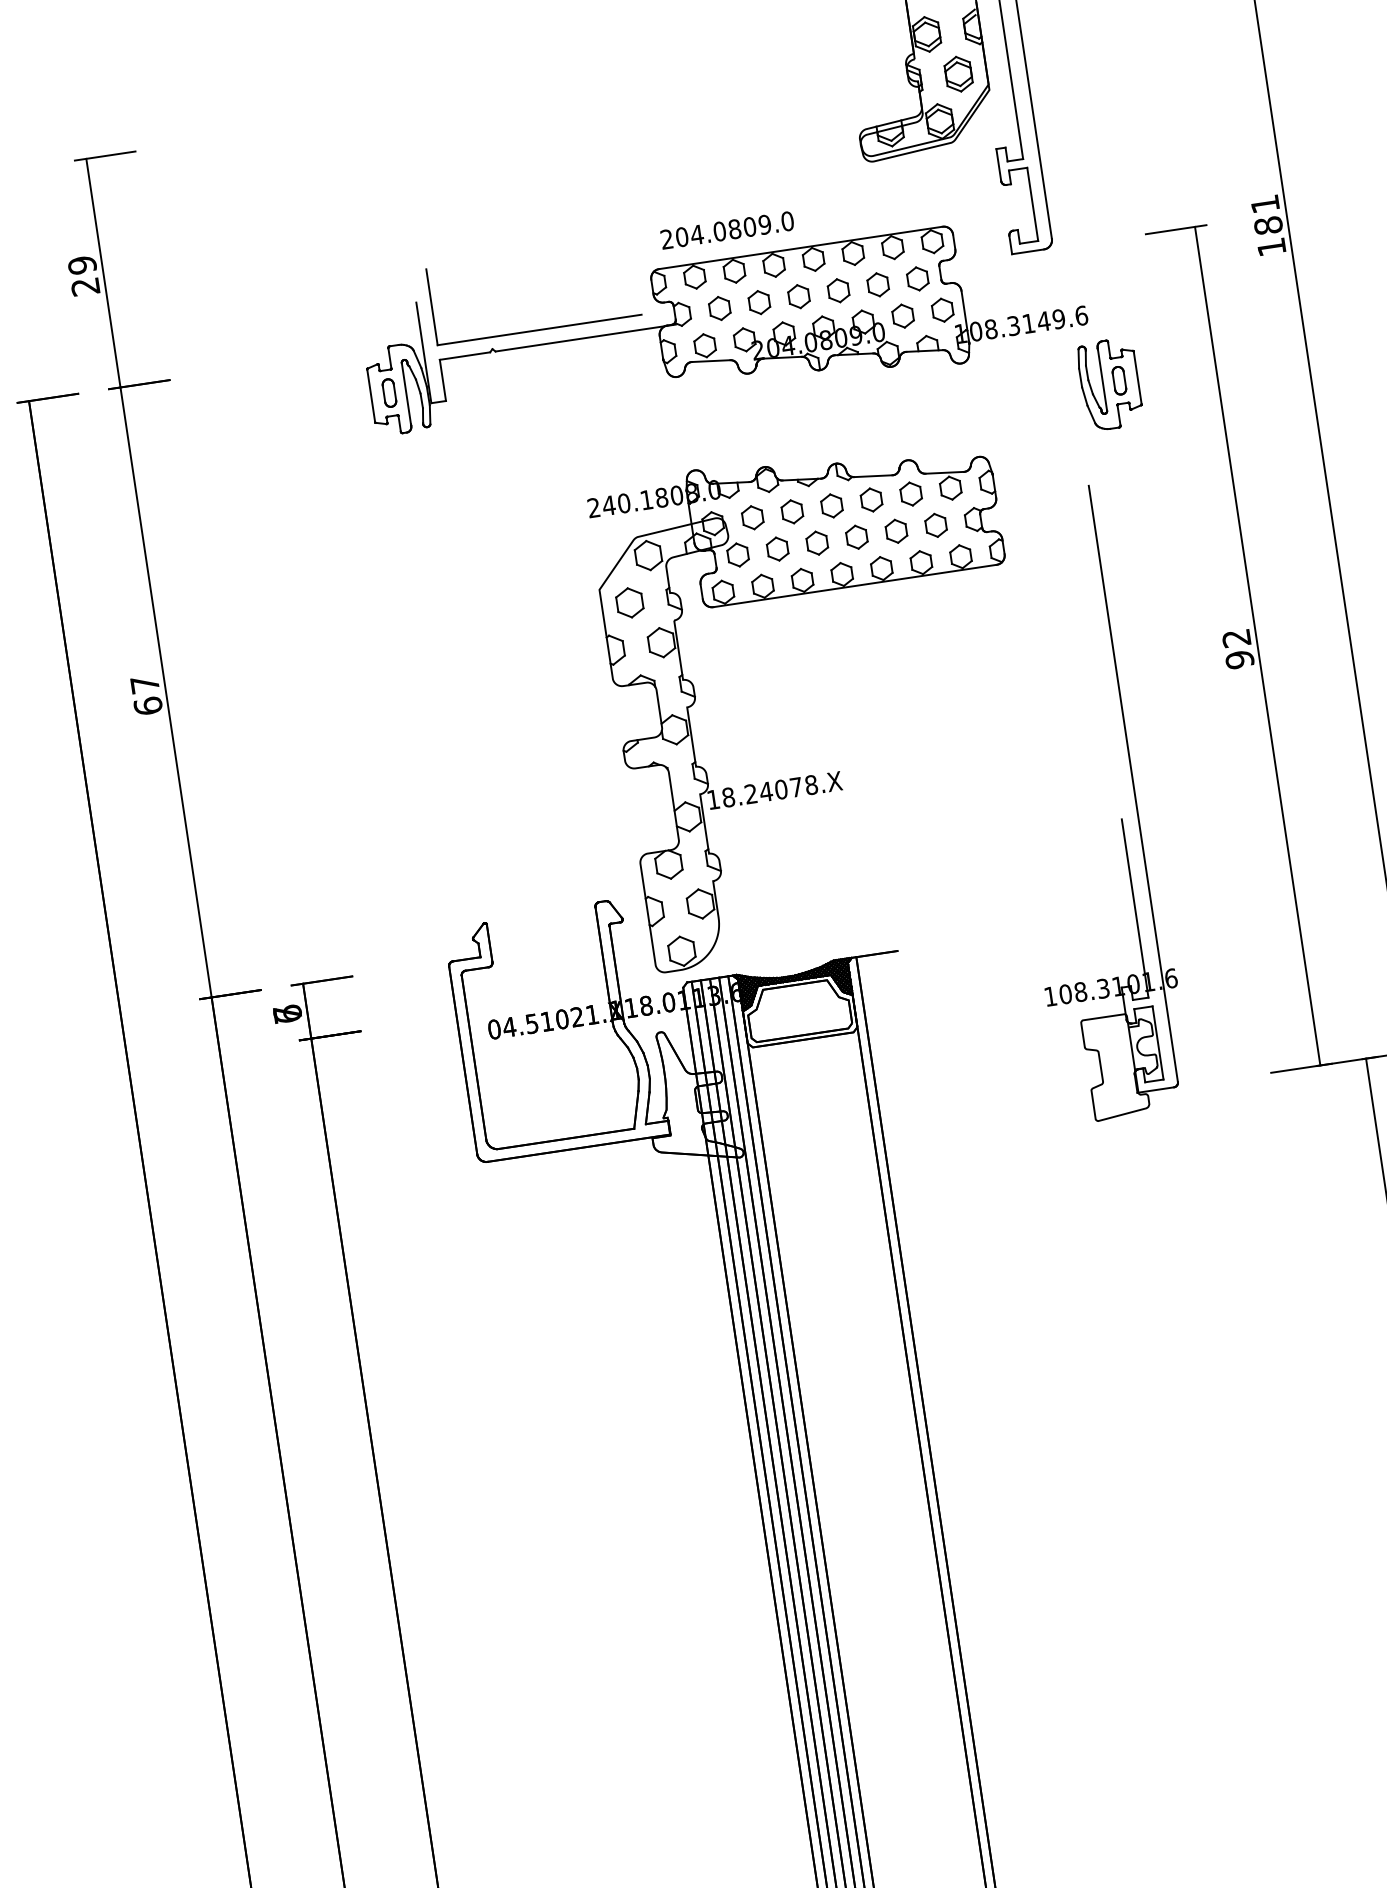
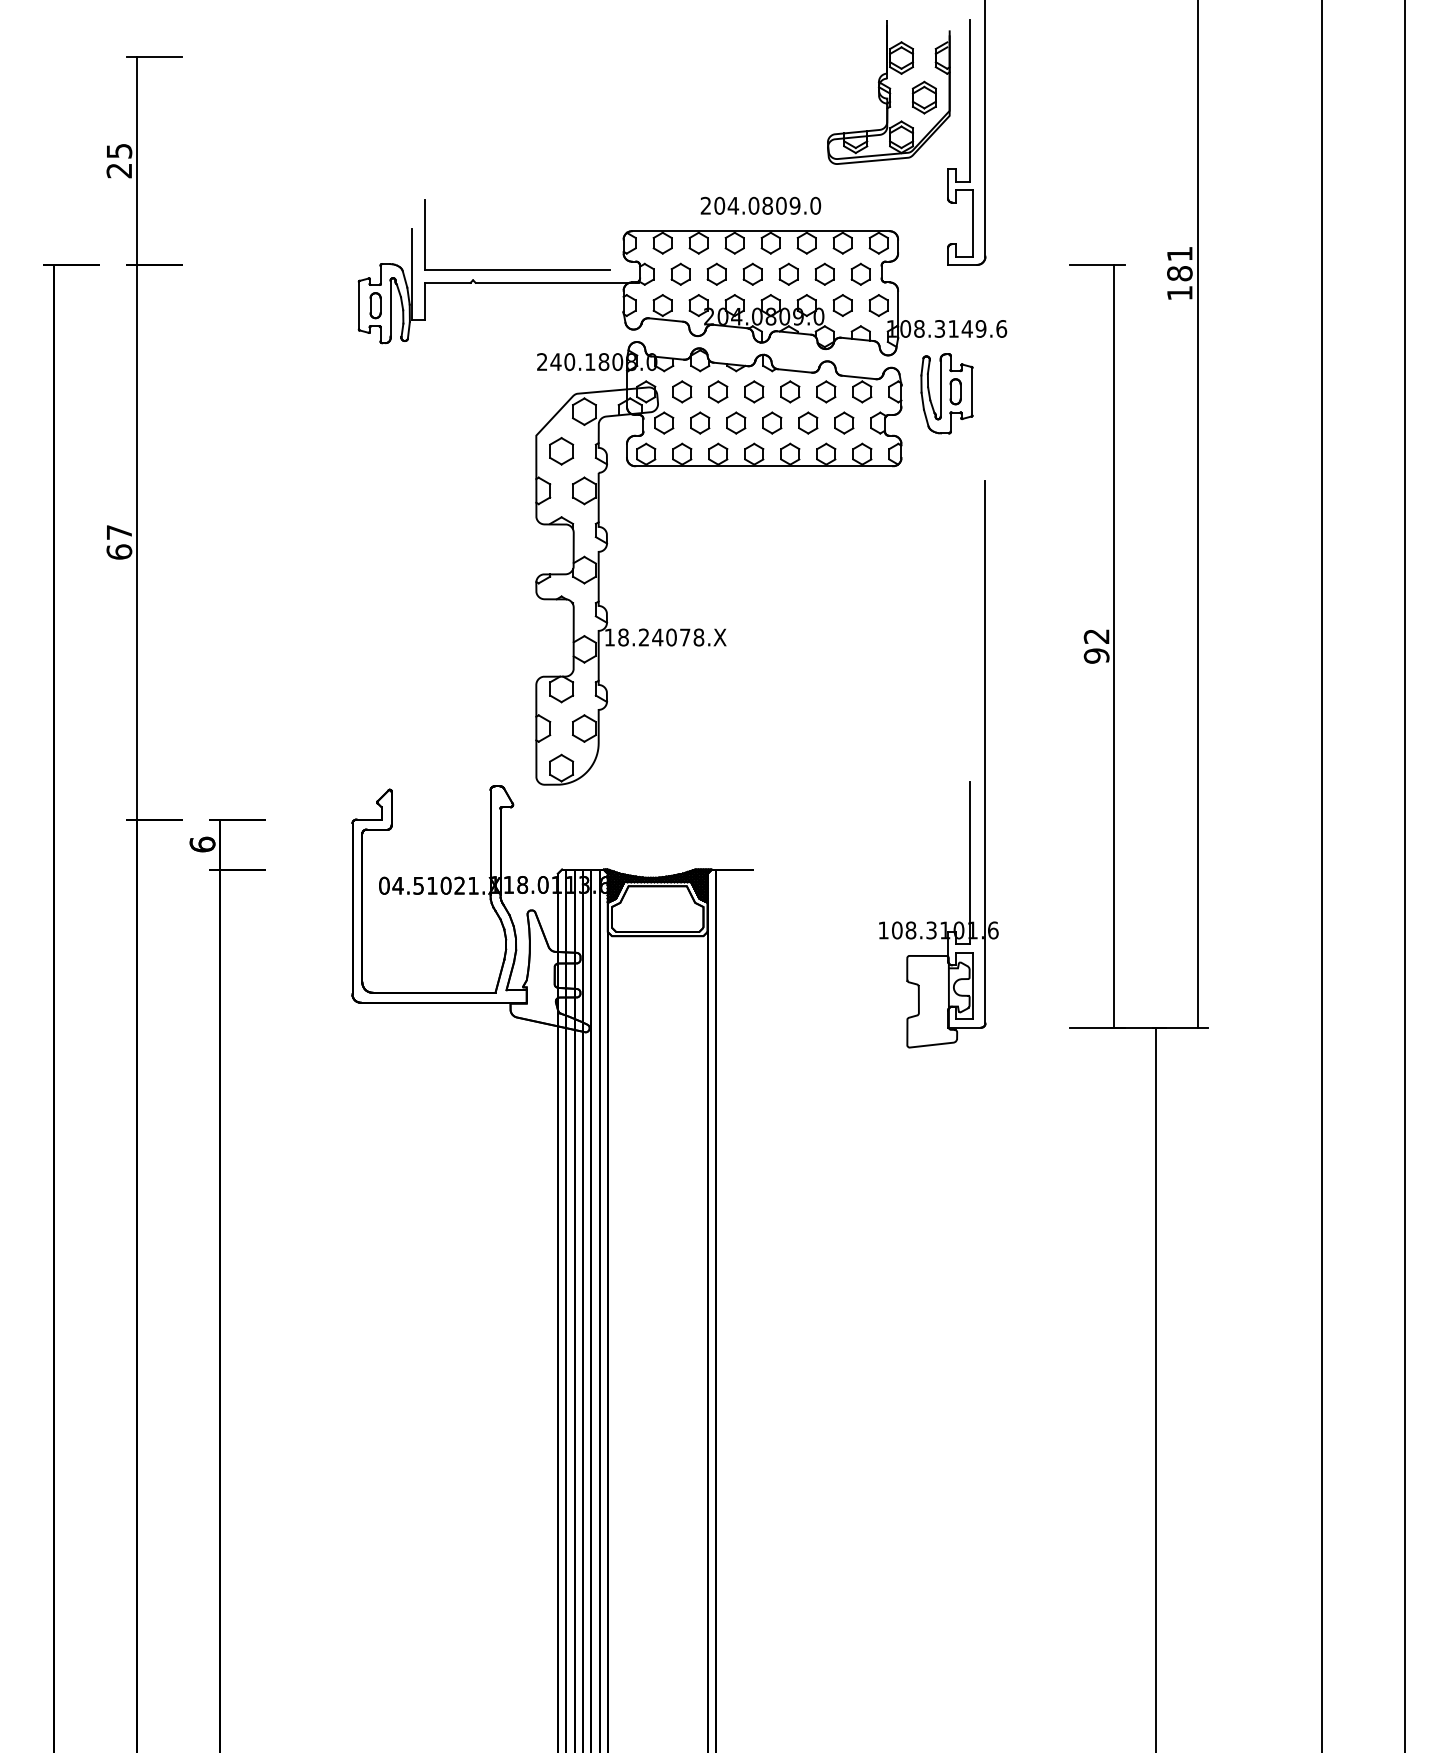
text: (726, 230) -> (760, 205), moved
text: (81, 264) -> (118, 150), 29 -> 25
part: (1109, 384) -> (946, 393), moved
part: (828, 772) -> (715, 628), moved
text: (287, 1013) -> (202, 844), 7 -> 6

